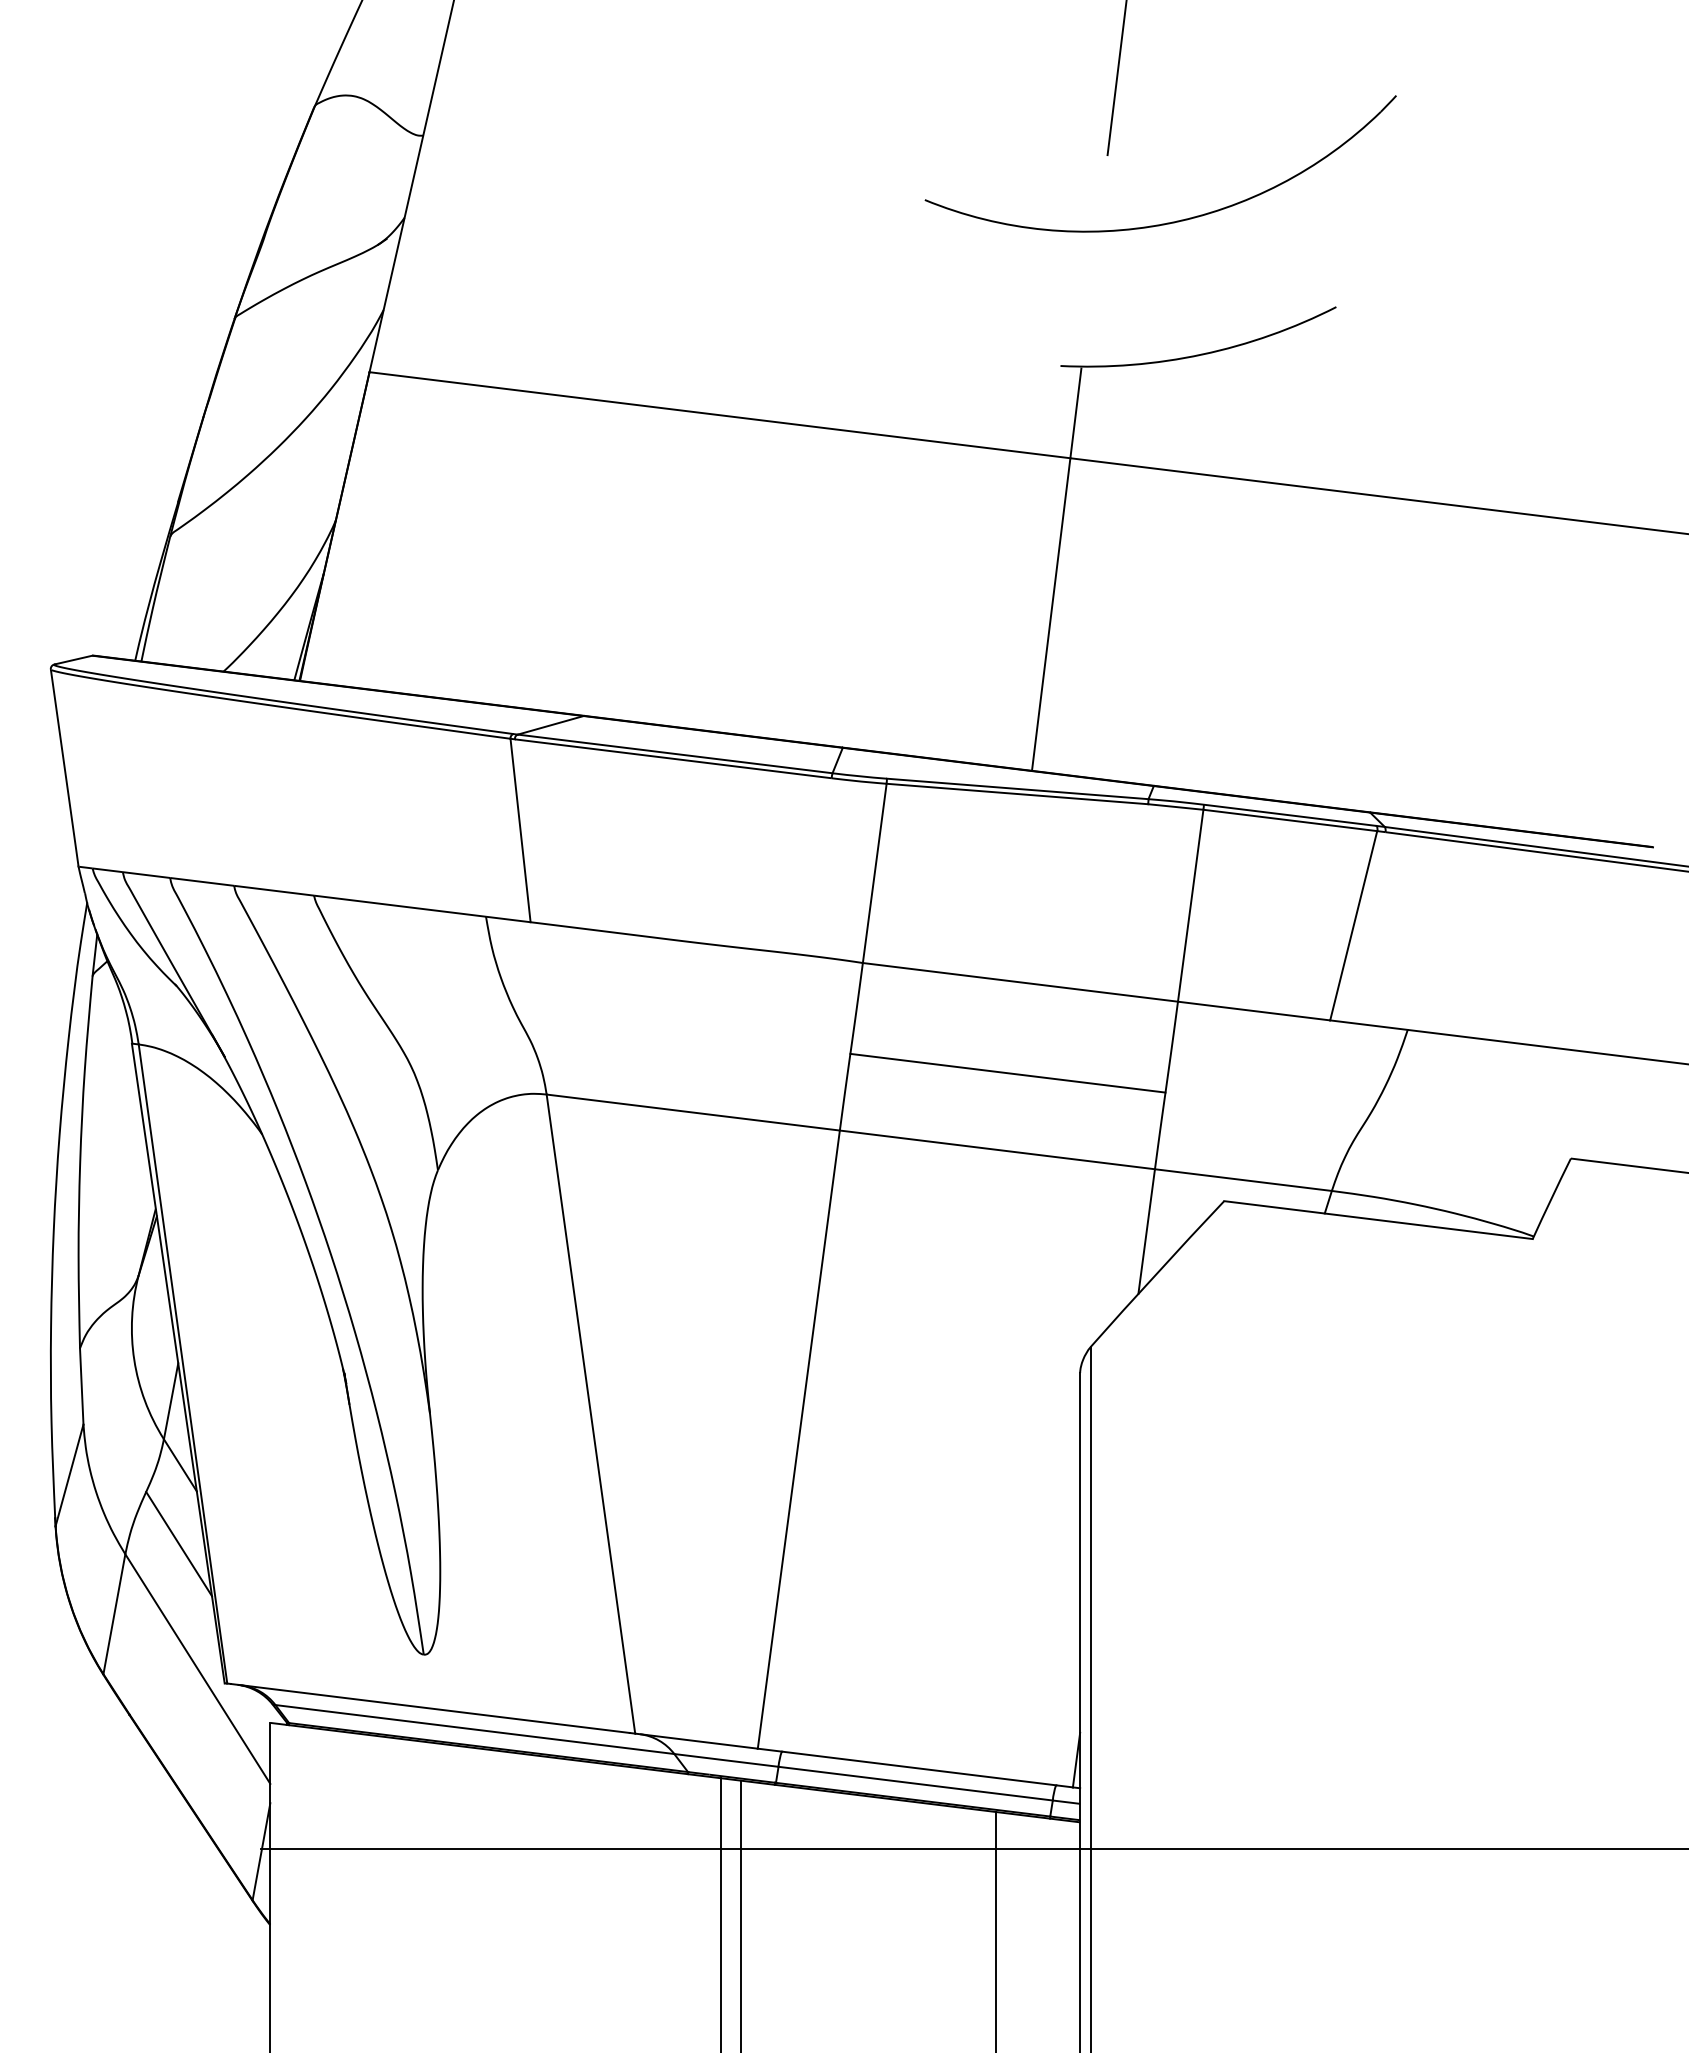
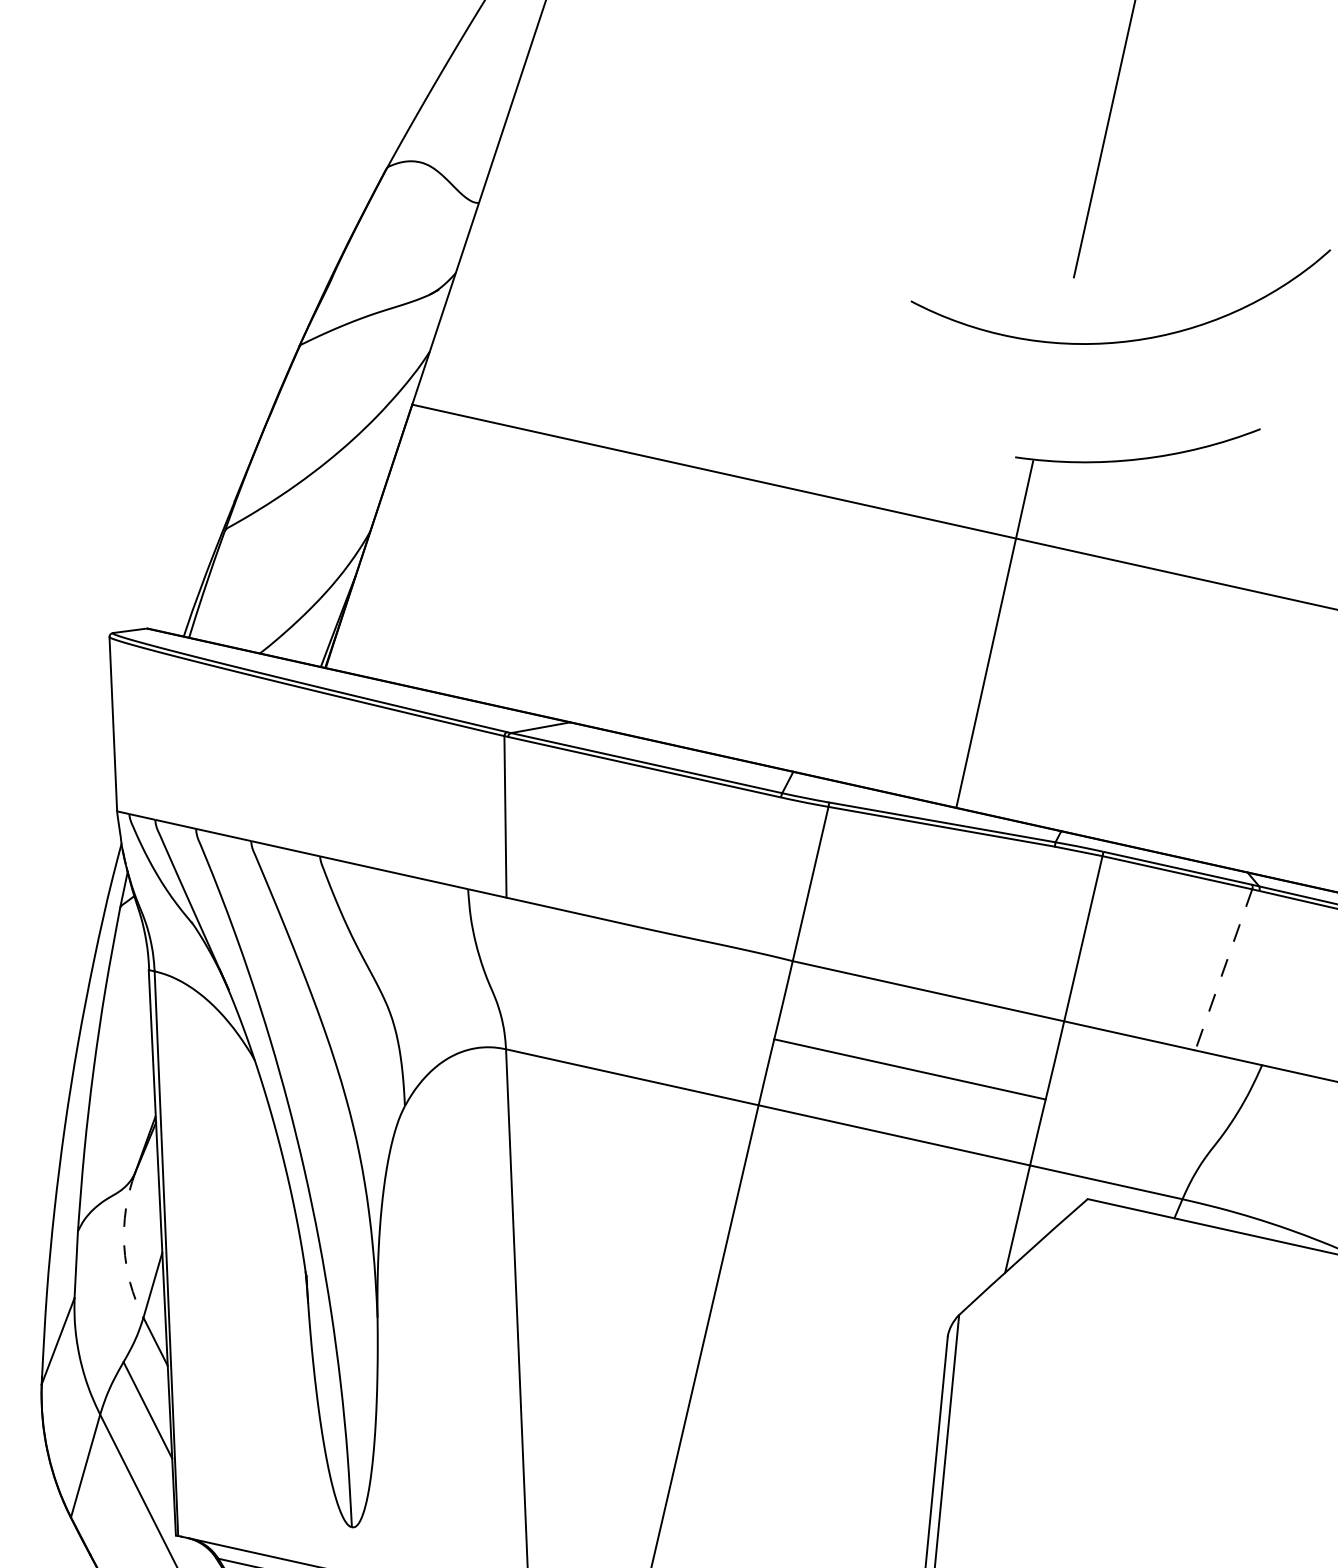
line: (1353, 925) -> (1223, 969), solid -> dashed
arc: (134, 1359) -> (124, 1245), solid -> dashed

